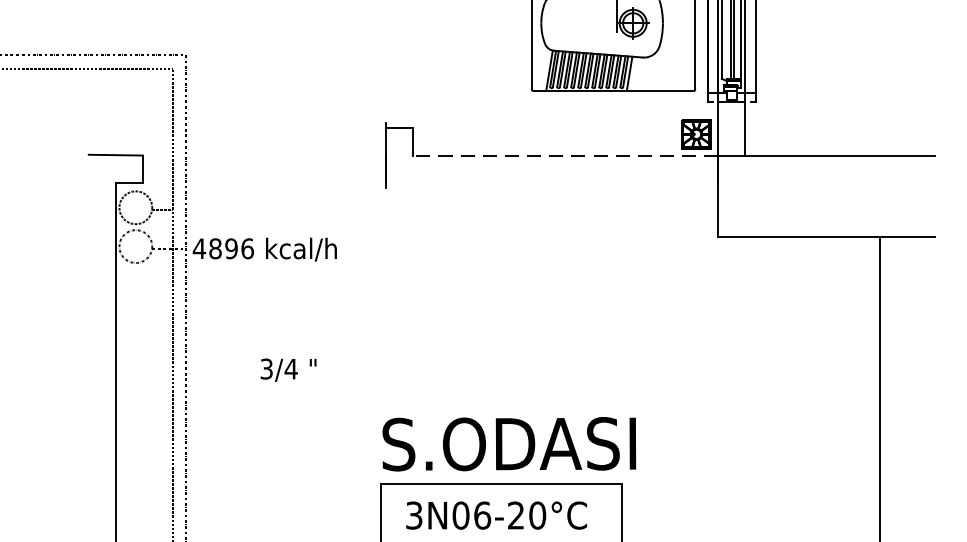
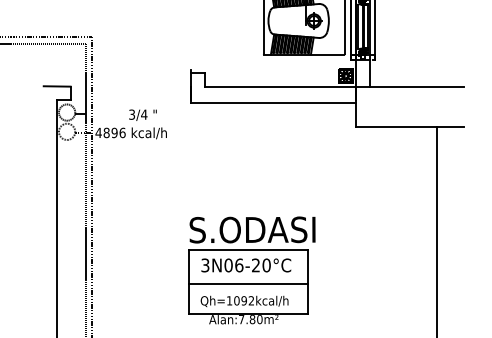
line: (565, 155) -> (280, 86), dashed -> solid
line: (551, 187) -> (273, 102), added
text: (287, 368) -> (142, 114), moved

